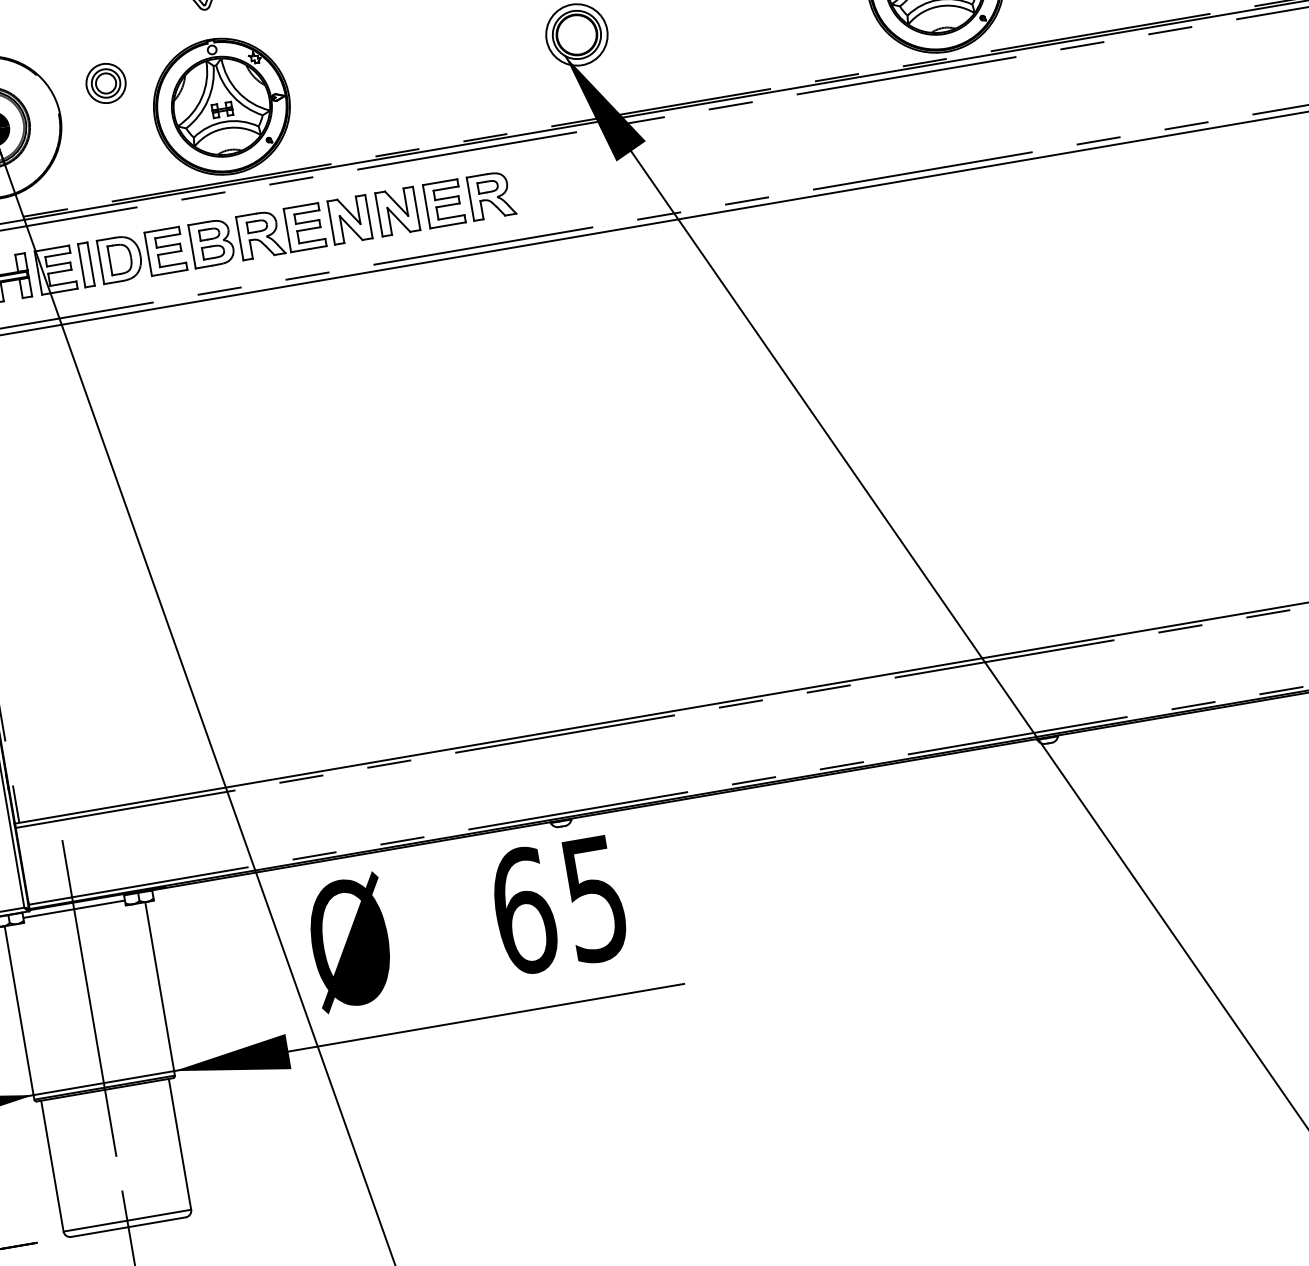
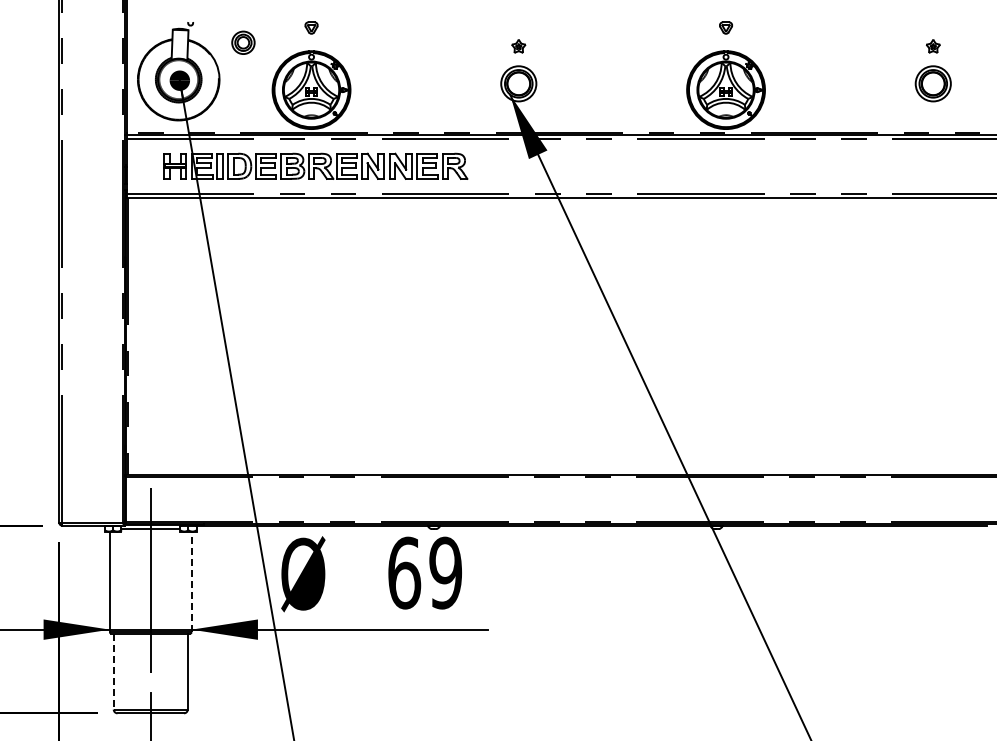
part: (106, 82) -> (243, 42), moved
text: (594, 897) -> (445, 572), 65 -> 69
line: (159, 988) -> (191, 581), solid -> dashed
line: (51, 1166) -> (113, 671), solid -> dashed

